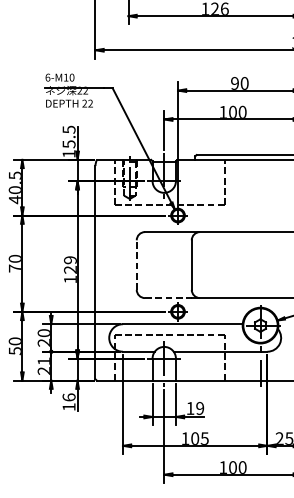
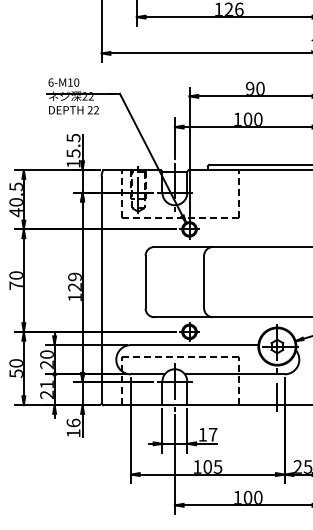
line: (136, 264) -> (145, 281), dashed -> solid
line: (168, 298) -> (179, 317), dashed -> solid
text: (199, 408) -> (212, 434), 19 -> 17

